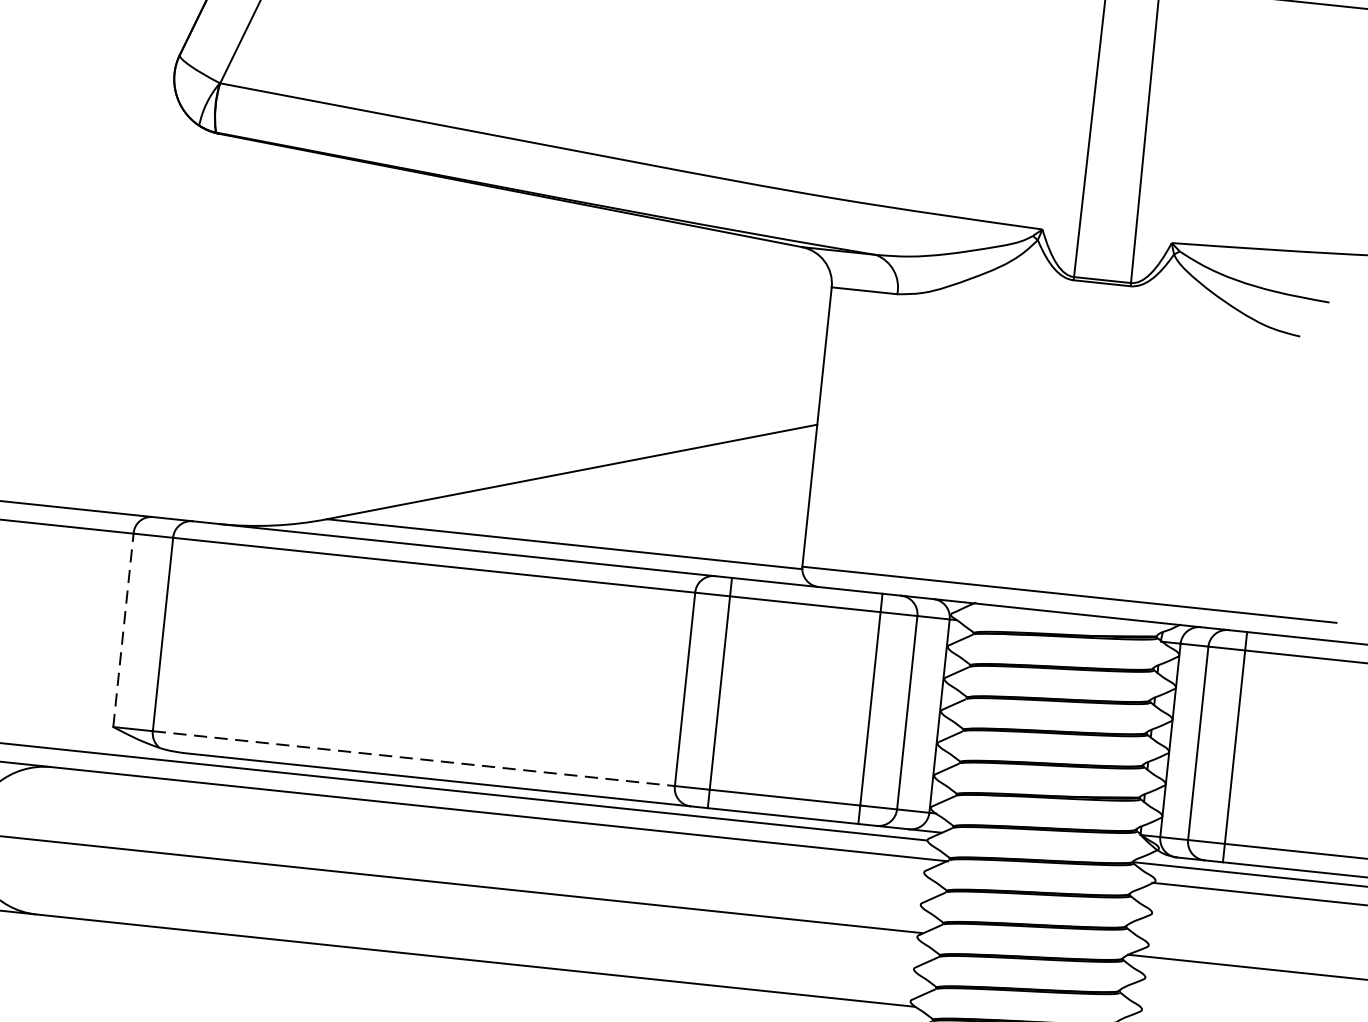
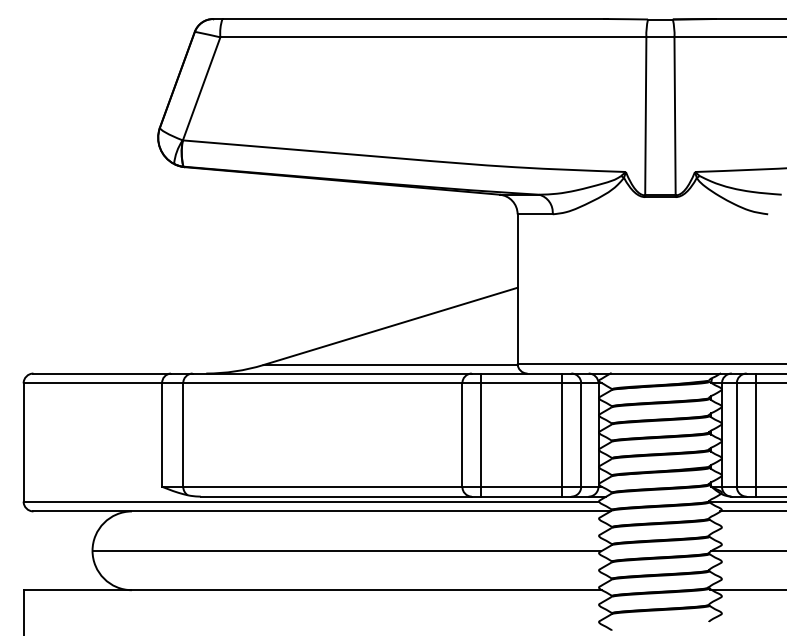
line: (124, 631) -> (162, 435), dashed -> solid
line: (413, 758) -> (322, 486), dashed -> solid

